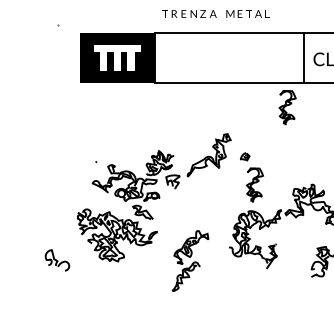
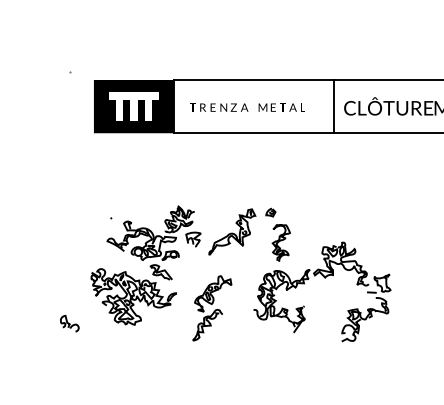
text: (215, 13) -> (247, 107), moved
part: (286, 107) -> (315, 159), removed
part: (209, 154) -> (232, 231), moved
part: (57, 260) -> (69, 323), size x0.71
part: (190, 261) -> (212, 308), moved

